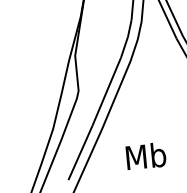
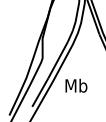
text: (146, 155) -> (76, 85), moved

